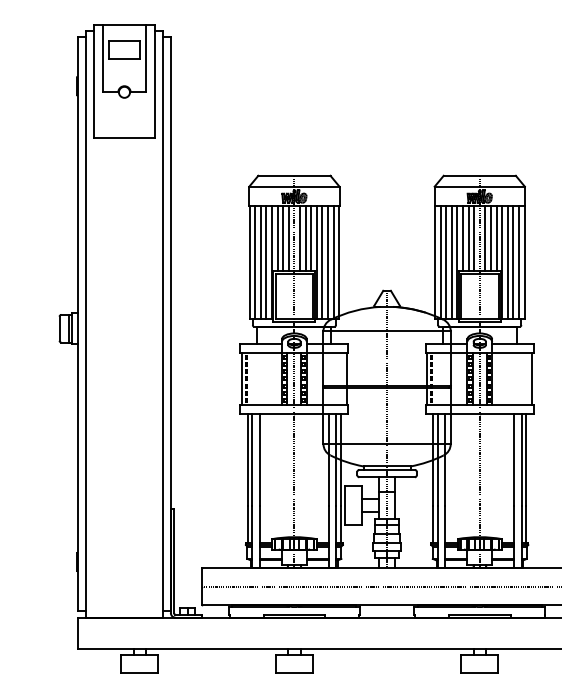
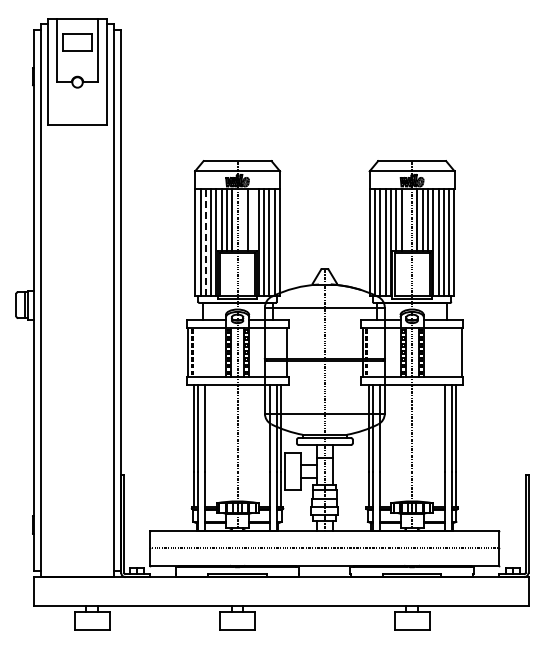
line: (299, 237) -> (242, 219), removed
line: (311, 237) -> (253, 219), removed
line: (473, 237) -> (406, 219), removed
line: (260, 262) -> (205, 242), solid -> dashed

